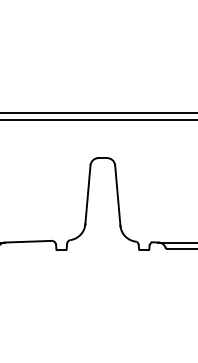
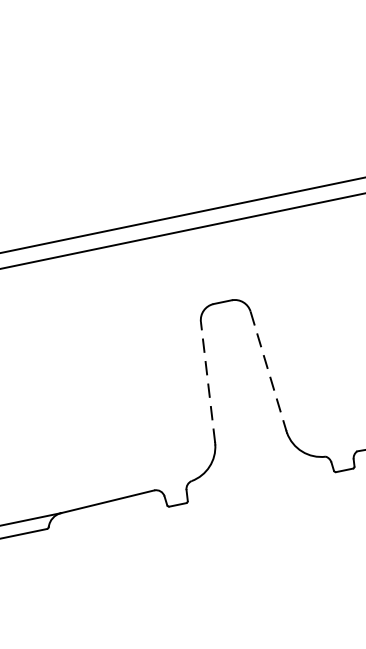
line: (87, 194) -> (207, 381), solid -> dashed
line: (117, 196) -> (268, 373), solid -> dashed

